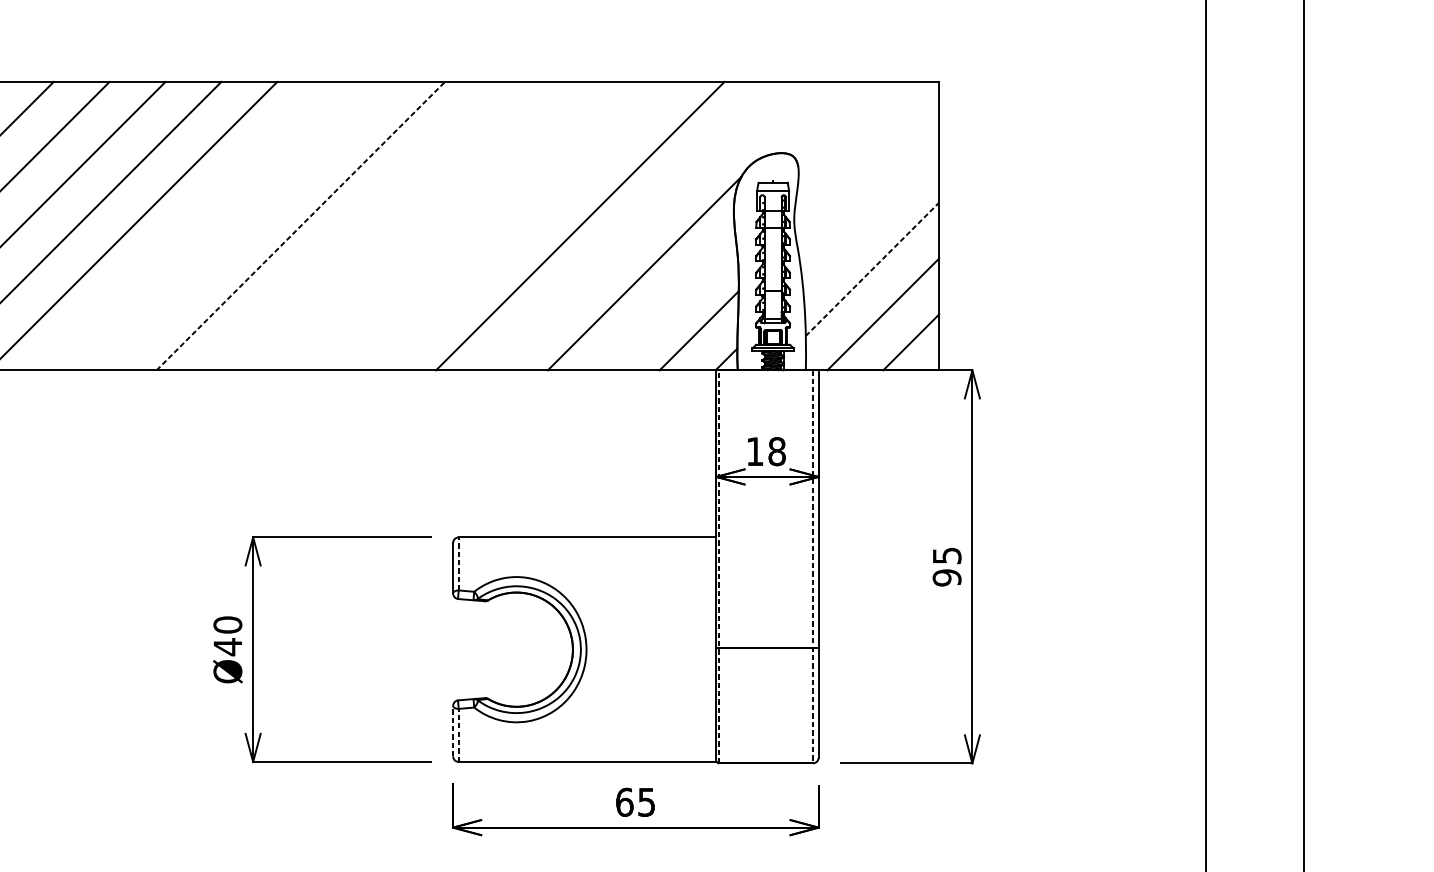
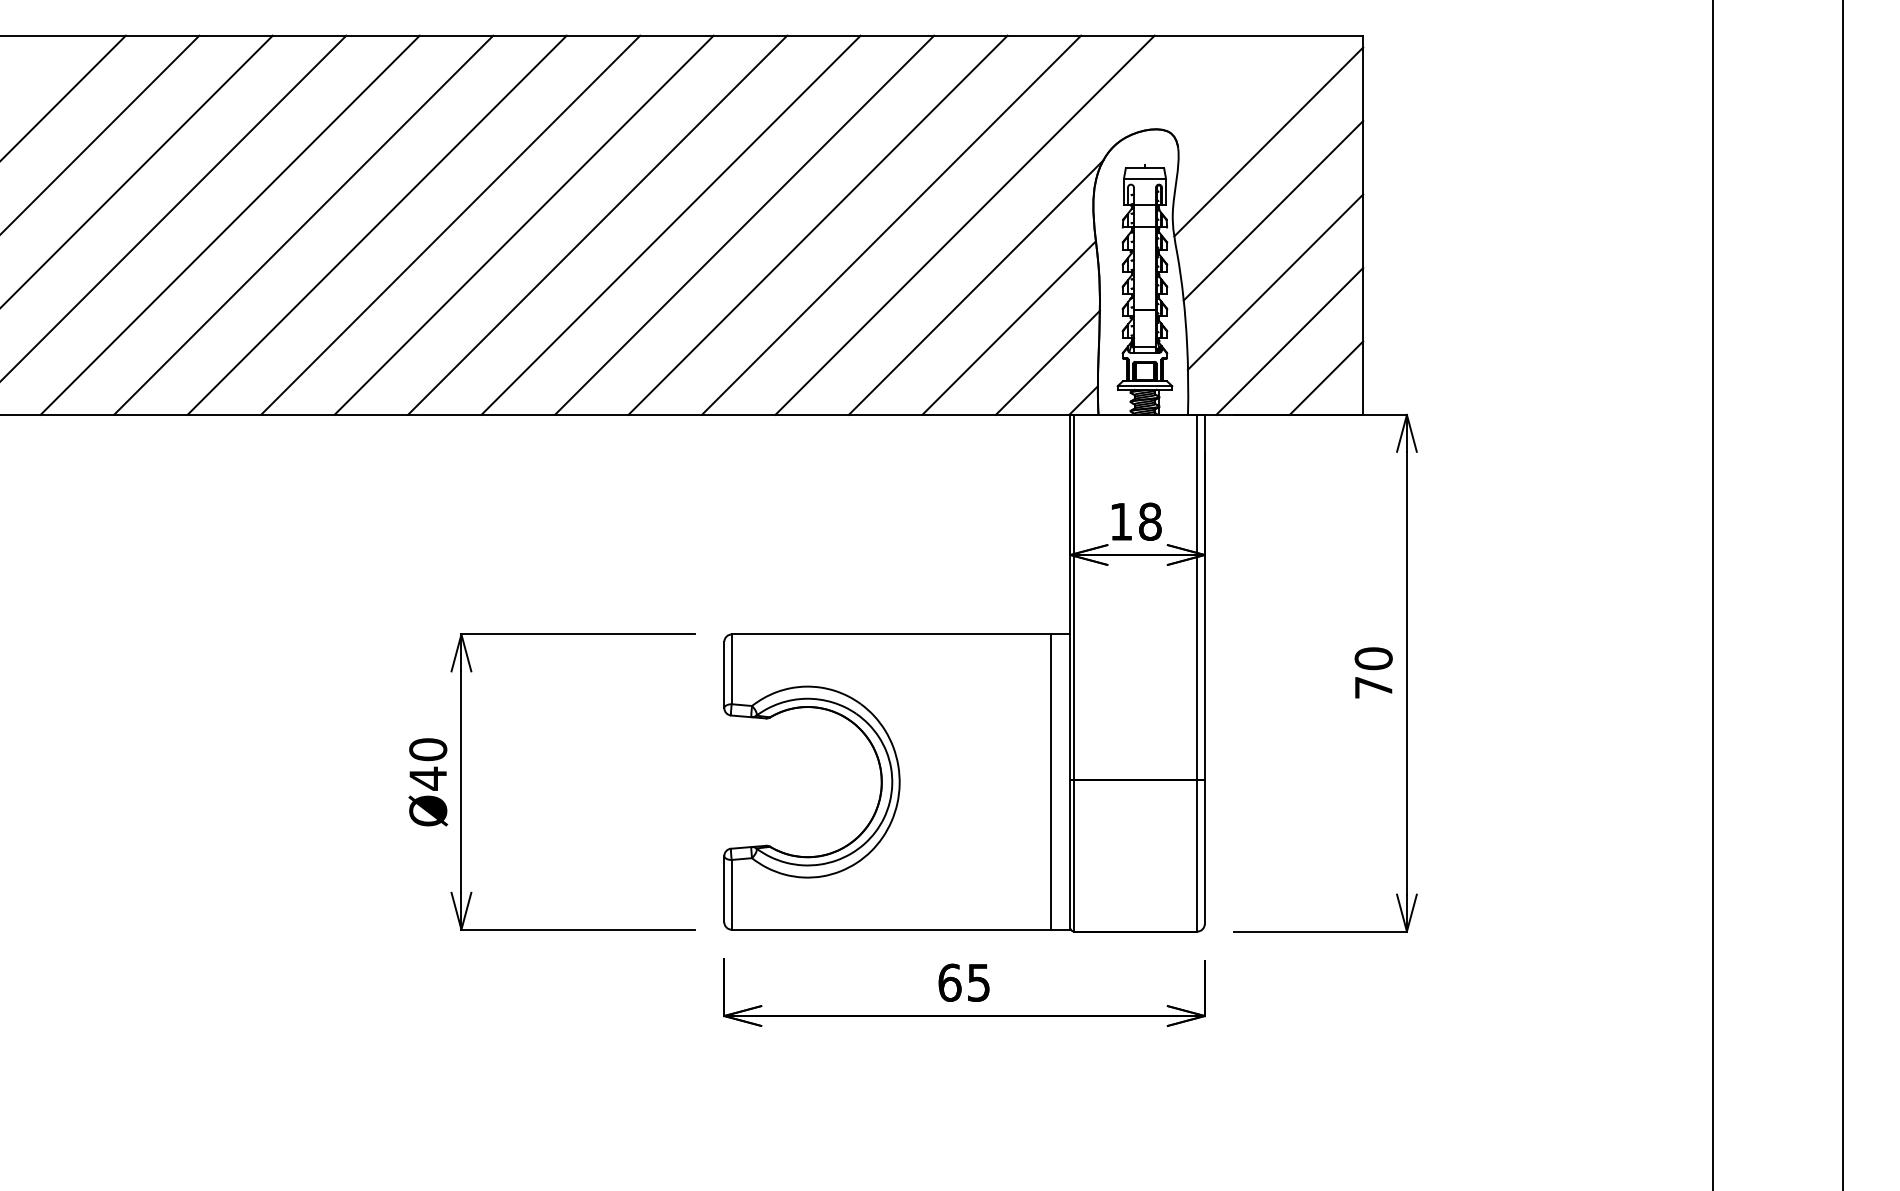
line: (867, 162) -> (1268, 141), added
line: (870, 214) -> (1273, 210), added
line: (188, 225) -> (376, 224), added
line: (244, 225) -> (450, 224), added
line: (301, 225) -> (524, 224), dashed -> solid
line: (356, 225) -> (597, 224), added
line: (412, 225) -> (670, 224), added
line: (468, 225) -> (744, 224), added
line: (524, 225) -> (817, 224), added
line: (635, 225) -> (964, 224), added
line: (872, 269) -> (1275, 282), dashed -> solid
line: (669, 303) -> (1008, 327), added
line: (458, 564) -> (731, 669), dashed -> solid
line: (719, 566) -> (1074, 672), dashed -> solid
line: (813, 567) -> (1197, 673), dashed -> solid
text: (946, 567) -> (1373, 673), 95 -> 70
line: (702, 649) -> (1051, 781), added
line: (453, 730) -> (724, 888), dashed -> solid
line: (458, 735) -> (731, 894), dashed -> solid

